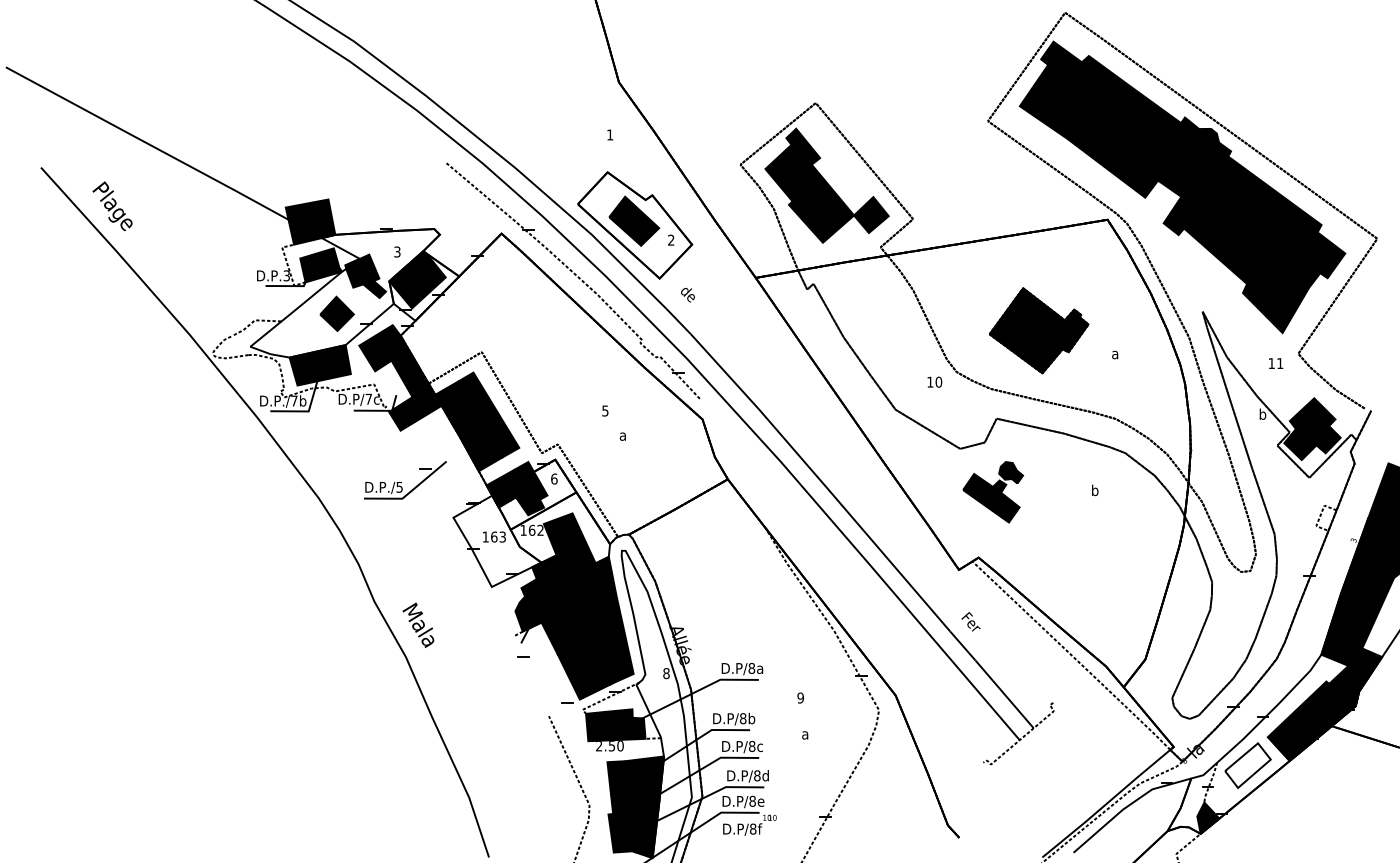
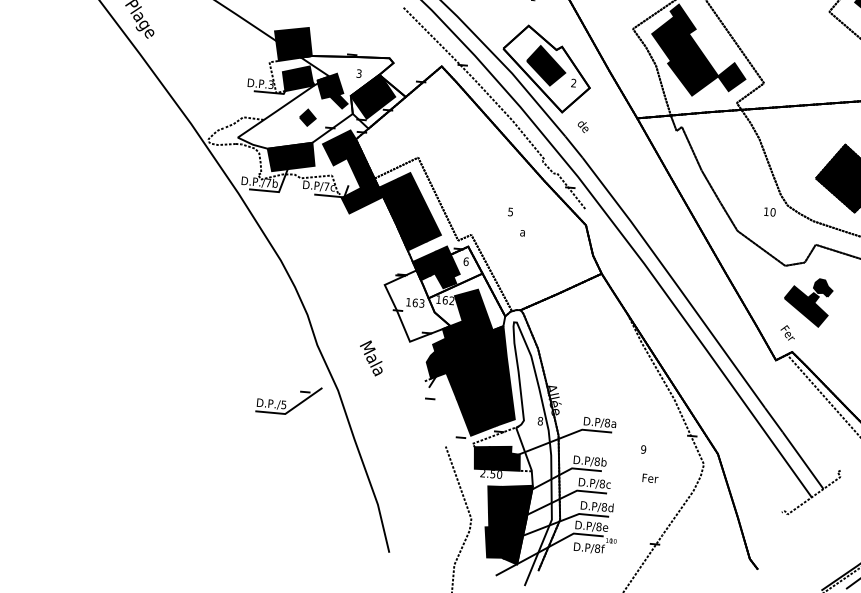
part: (336, 313) -> (307, 117), size x0.6
part: (405, 480) -> (288, 399), moved
text: (970, 621) -> (787, 332), moved
text: (418, 624) -> (371, 357), moved
text: (812, 733) -> (650, 478), a -> Fer

